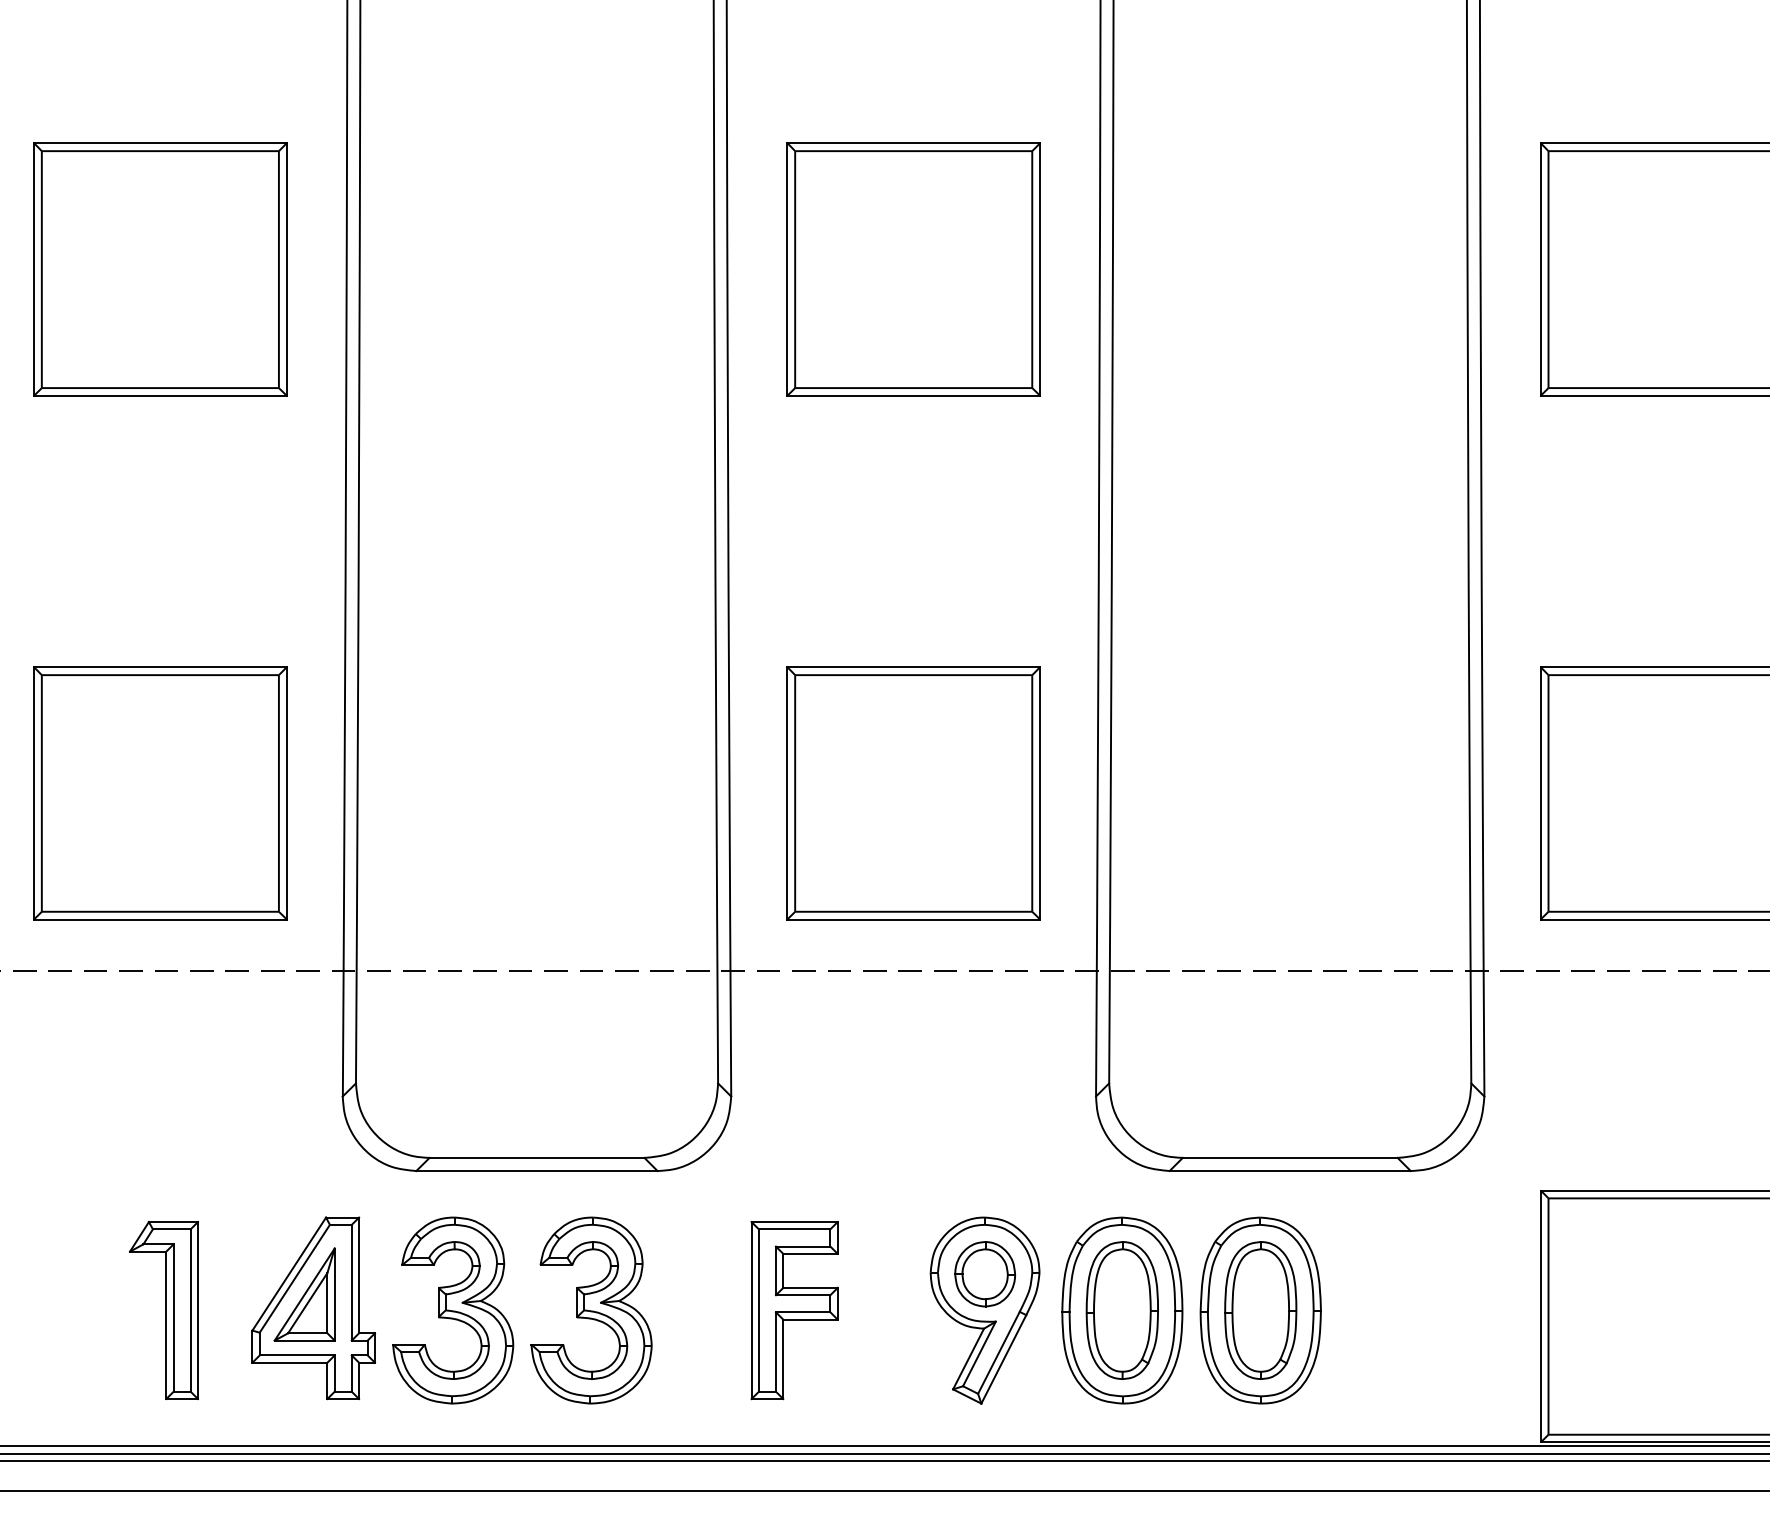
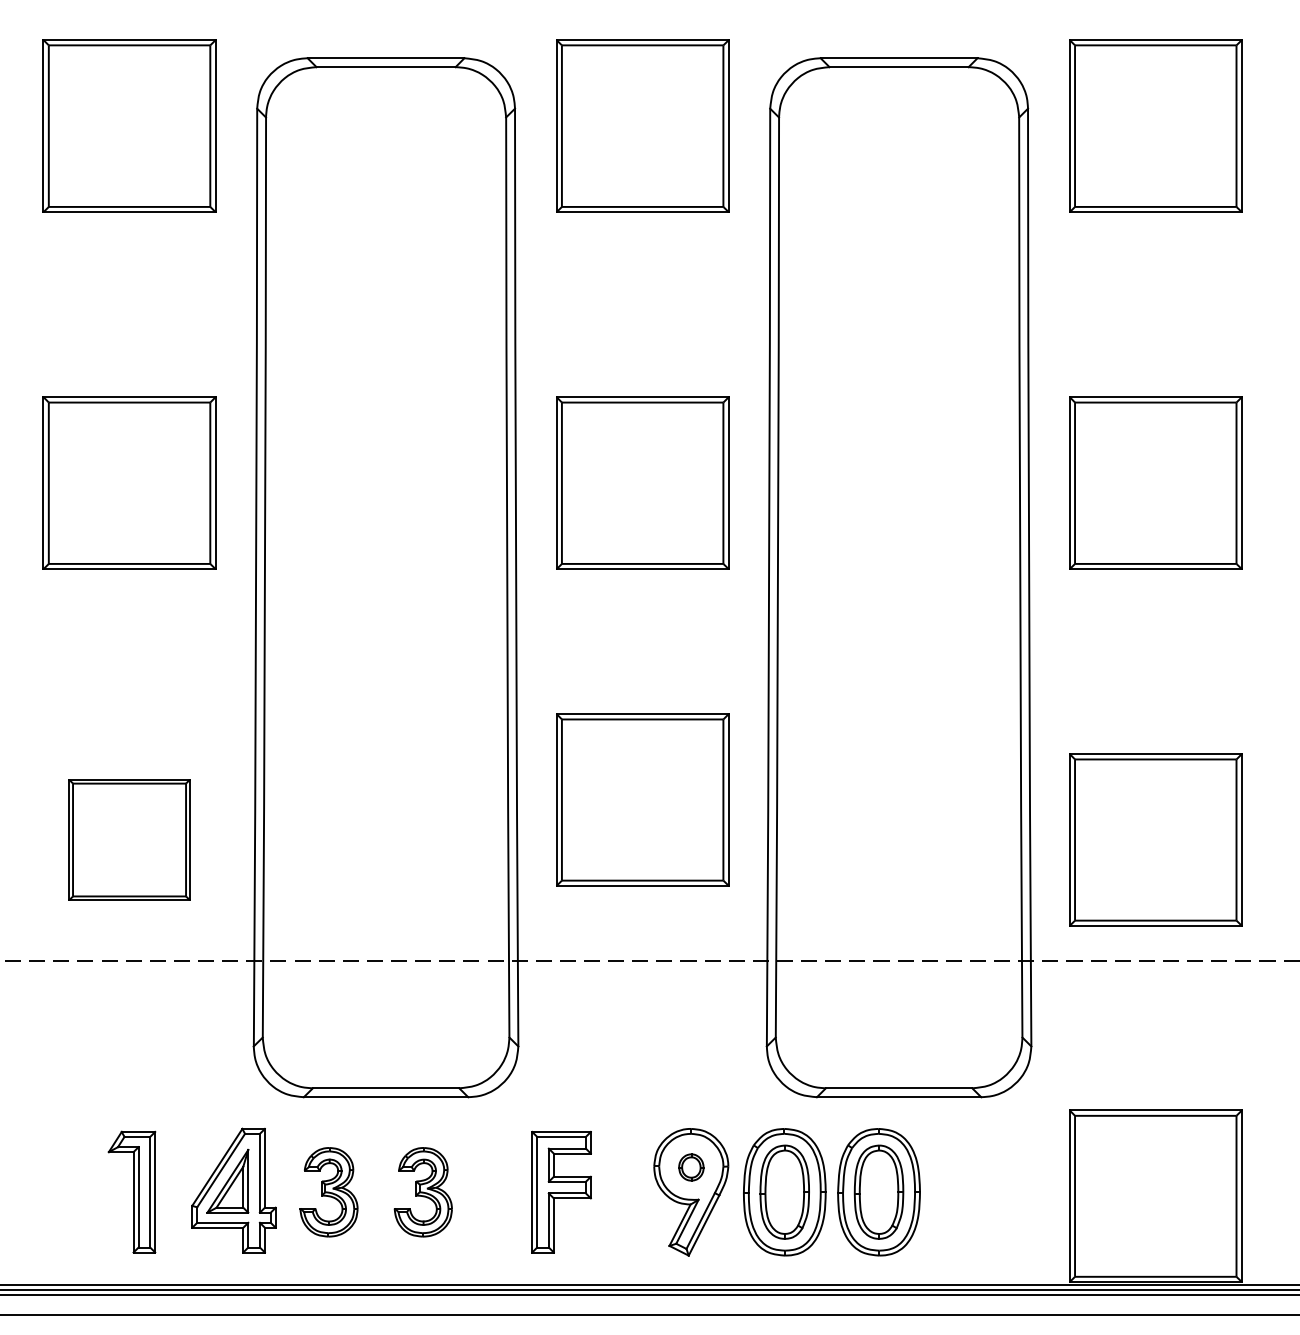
part: (160, 792) -> (129, 839), size x0.7
part: (913, 792) -> (642, 799), moved
part: (985, 1274) -> (691, 1167), size x0.6
part: (452, 1310) -> (328, 1192), size x0.7
part: (591, 1310) -> (423, 1192), size x0.7

